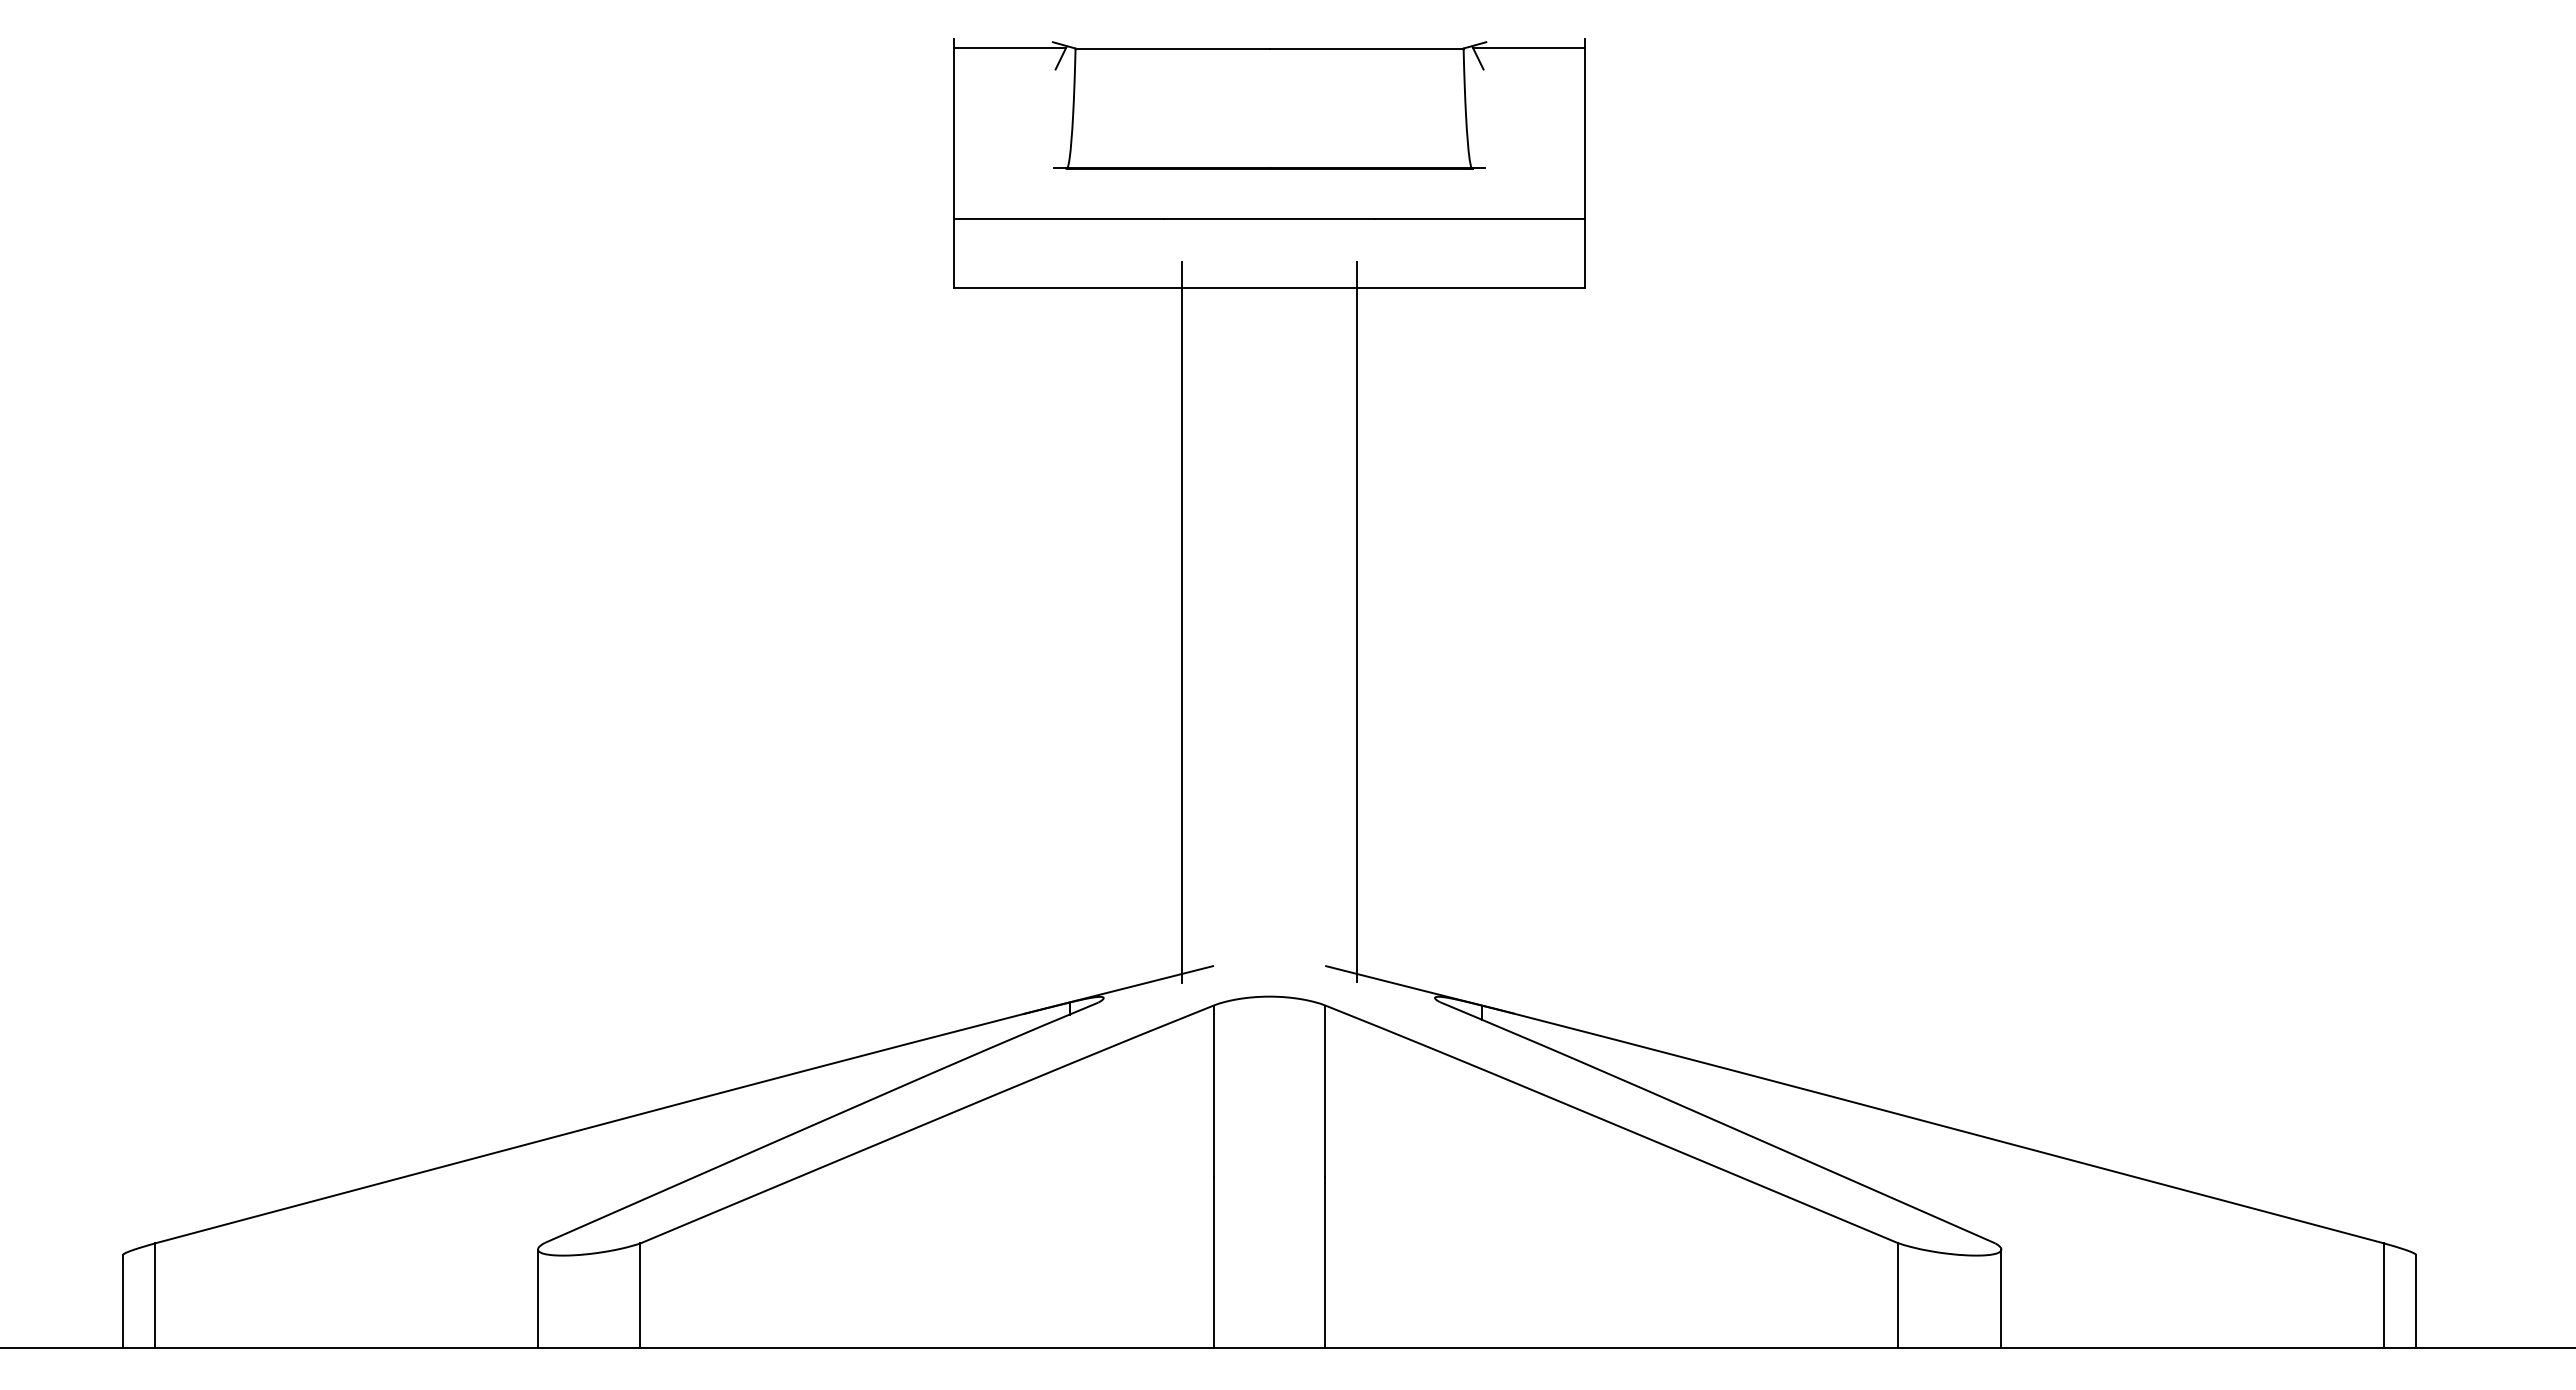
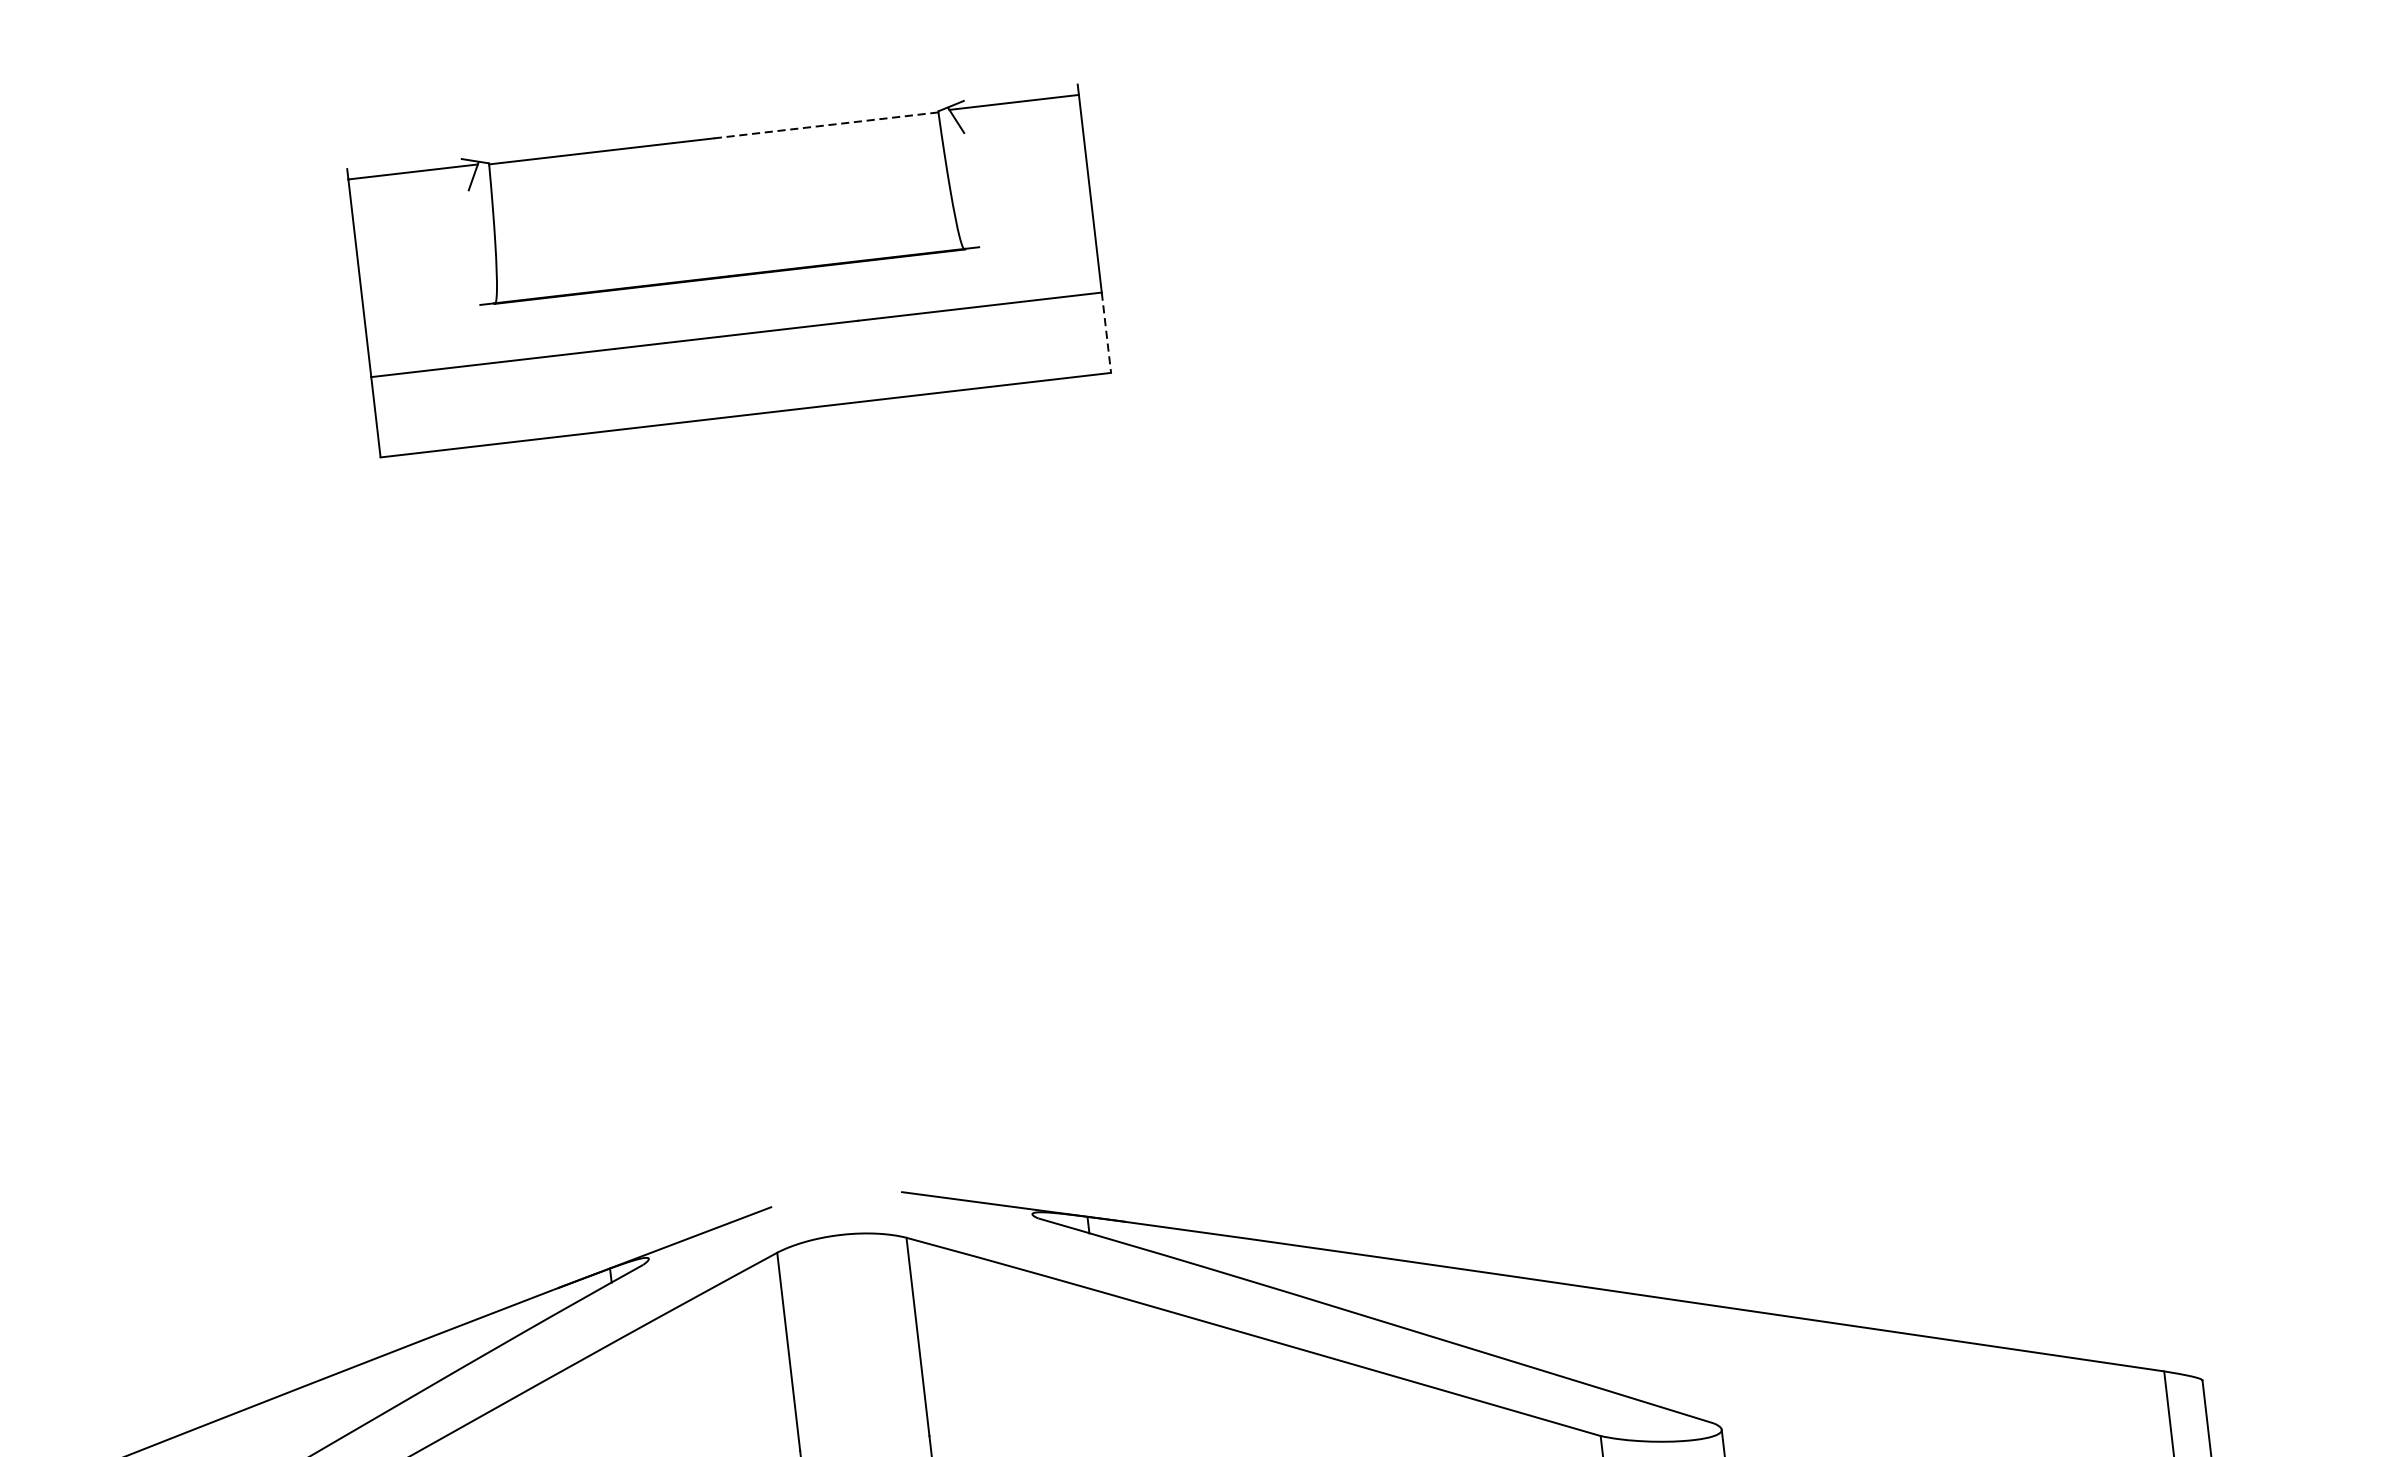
line: (1367, 49) -> (827, 125), solid -> dashed
line: (1585, 254) -> (1106, 333), solid -> dashed
line: (1182, 621) -> (689, 812), removed
line: (1356, 621) -> (891, 789), removed

